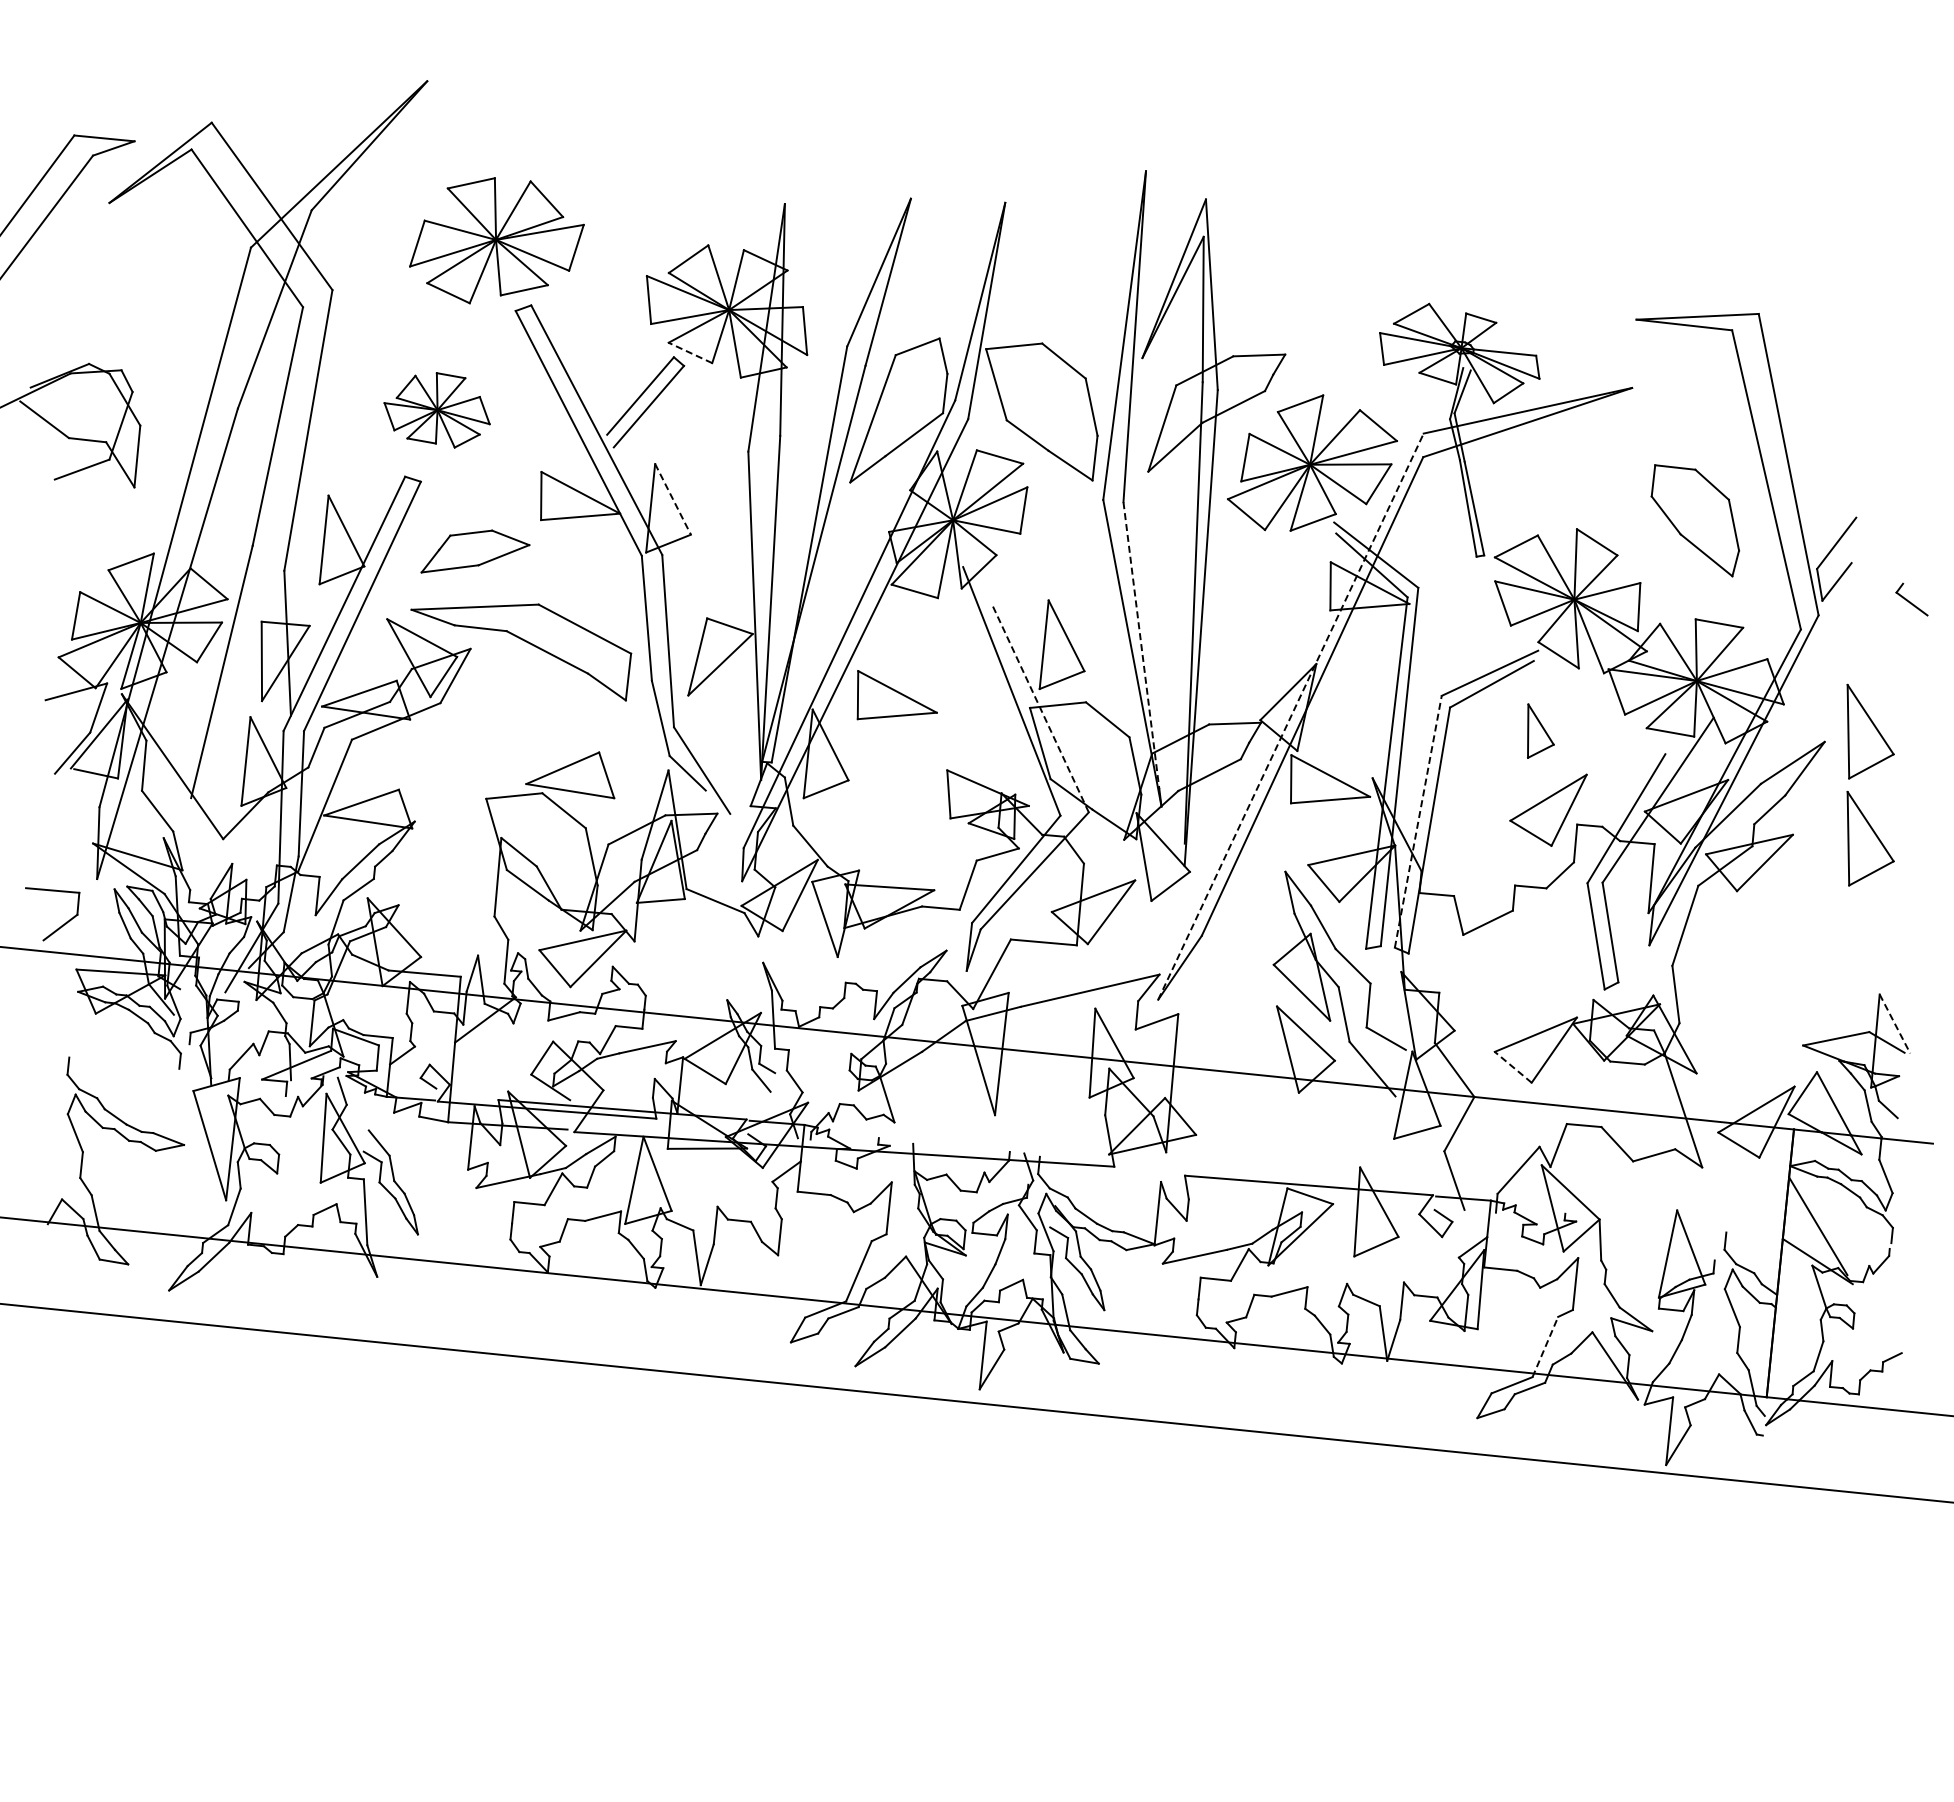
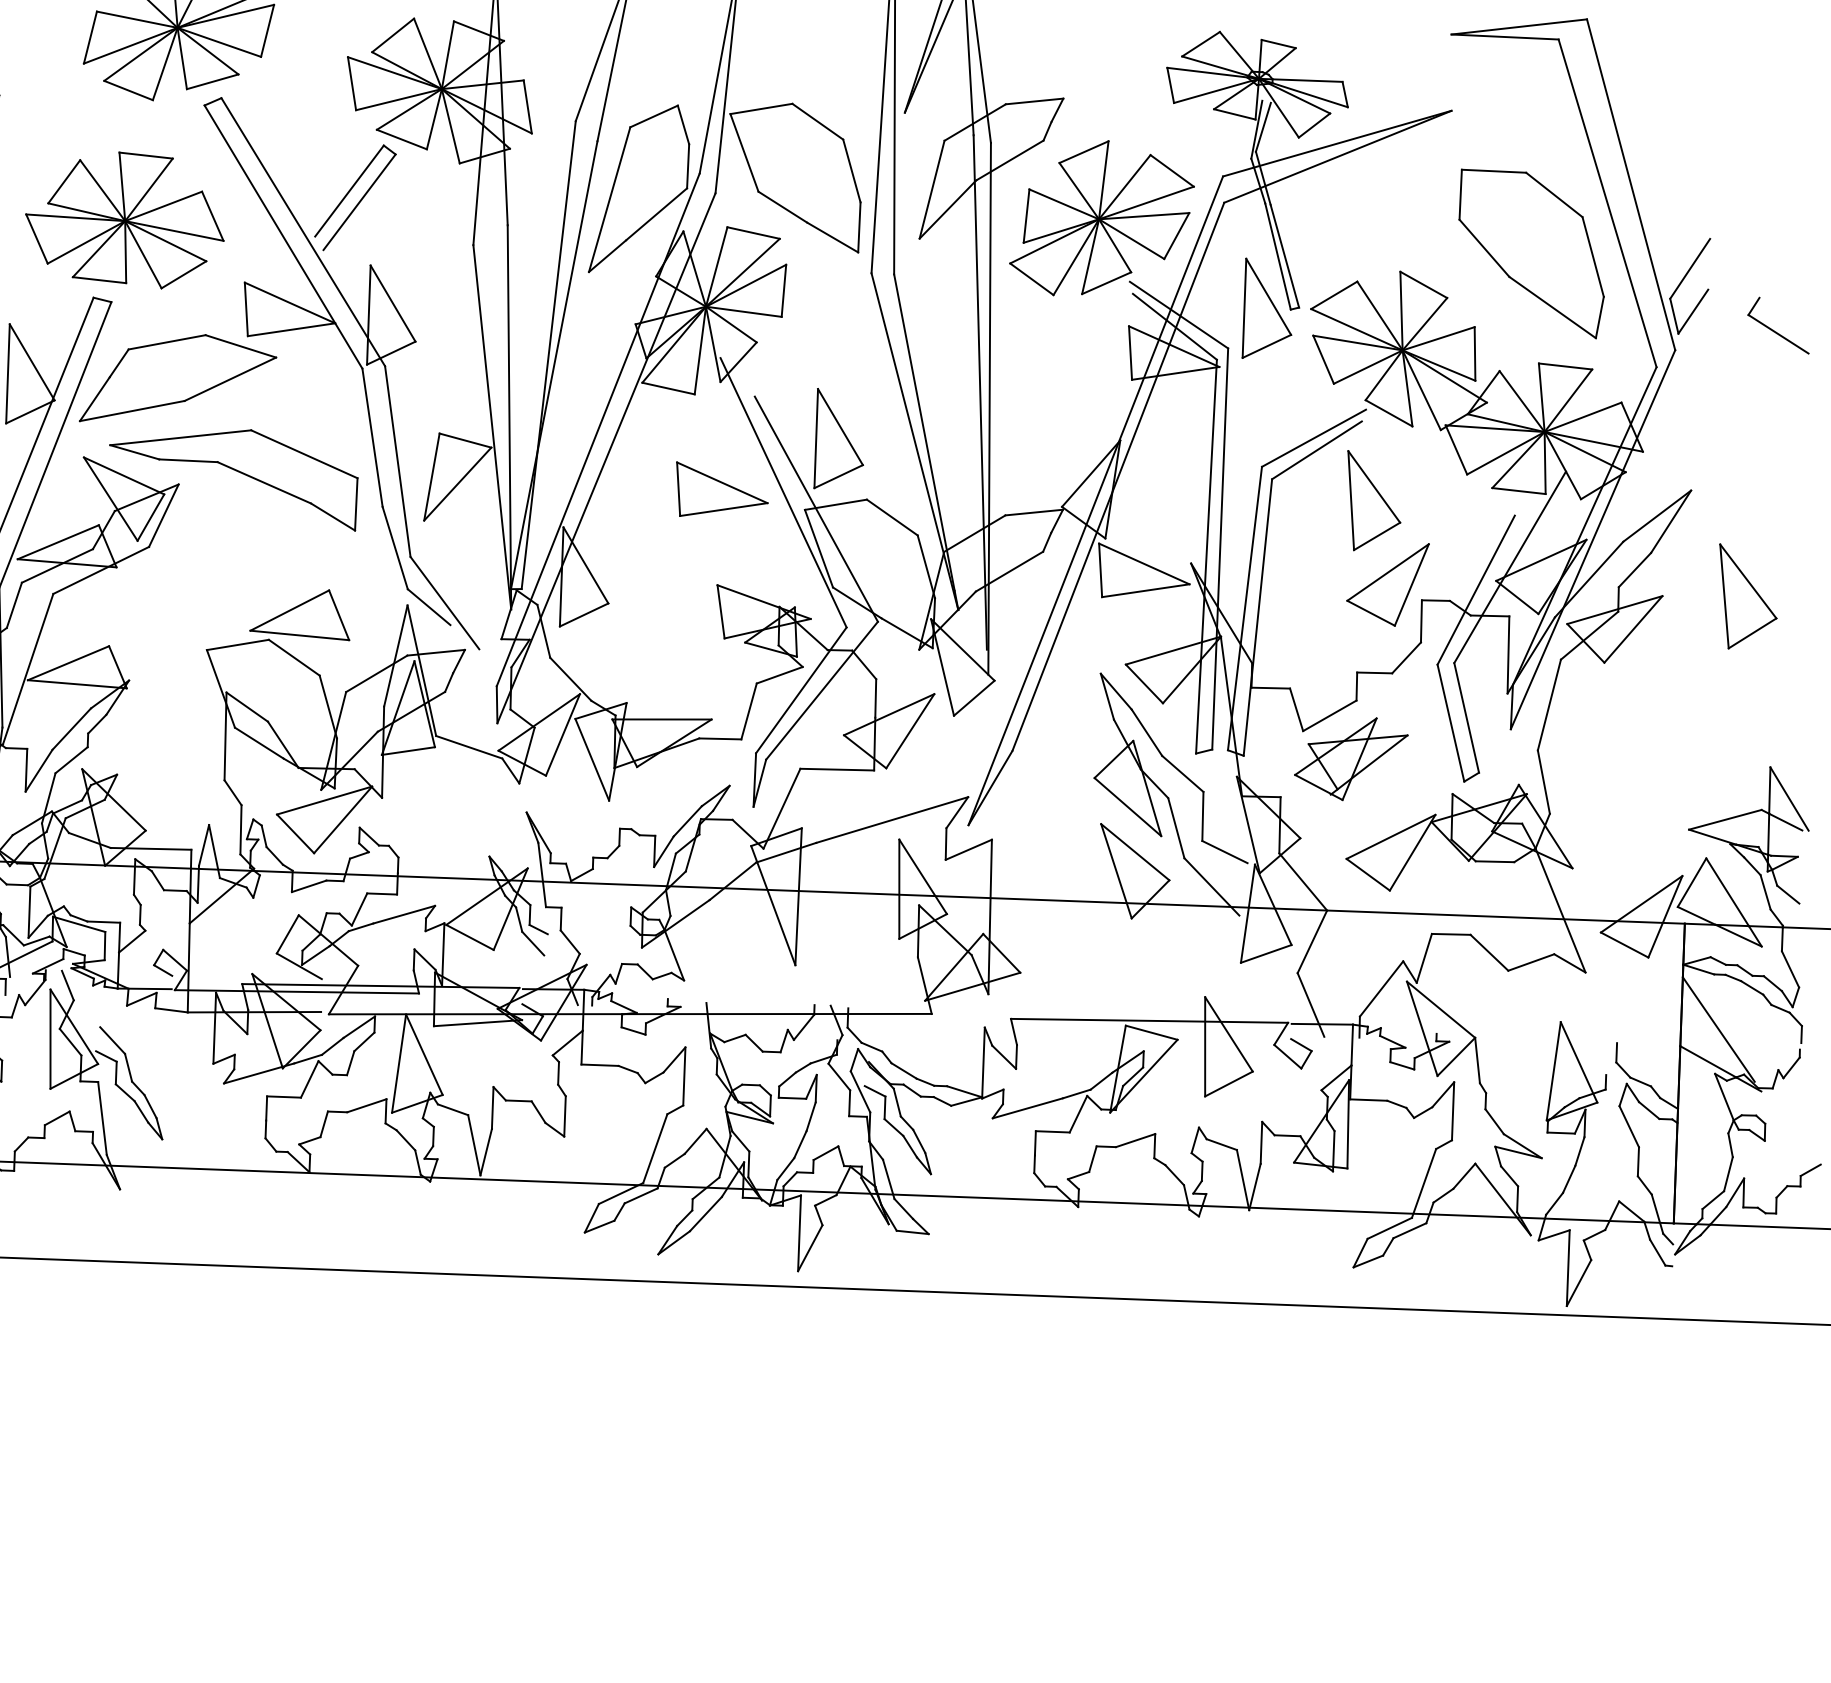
line: (690, 352) -> (401, 139), dashed -> solid
part: (436, 410) -> (123, 221), size x1.67
line: (673, 499) -> (393, 303), dashed -> solid
part: (1695, 520) -> (1531, 253), size x1.43
part: (475, 551) -> (177, 375), size x1.67
part: (1452, 552) -> (1263, 306), added
part: (1911, 599) -> (1777, 325), size x1.67
line: (1141, 645) -> (924, 432), dashed -> solid
part: (896, 695) -> (721, 486), moved
line: (1040, 707) -> (816, 508), dashed -> solid
line: (1290, 716) -> (1095, 500), dashed -> solid
part: (1540, 730) -> (1374, 498), size x1.67
part: (1870, 731) -> (1741, 475), removed
line: (1418, 821) -> (1245, 608), dashed -> solid
part: (1504, 962) -> (1350, 758), added
line: (1895, 1024) -> (1790, 799), dashed -> solid
line: (1512, 1067) -> (1367, 875), dashed -> solid
line: (1545, 1347) -> (1424, 1183), dashed -> solid

